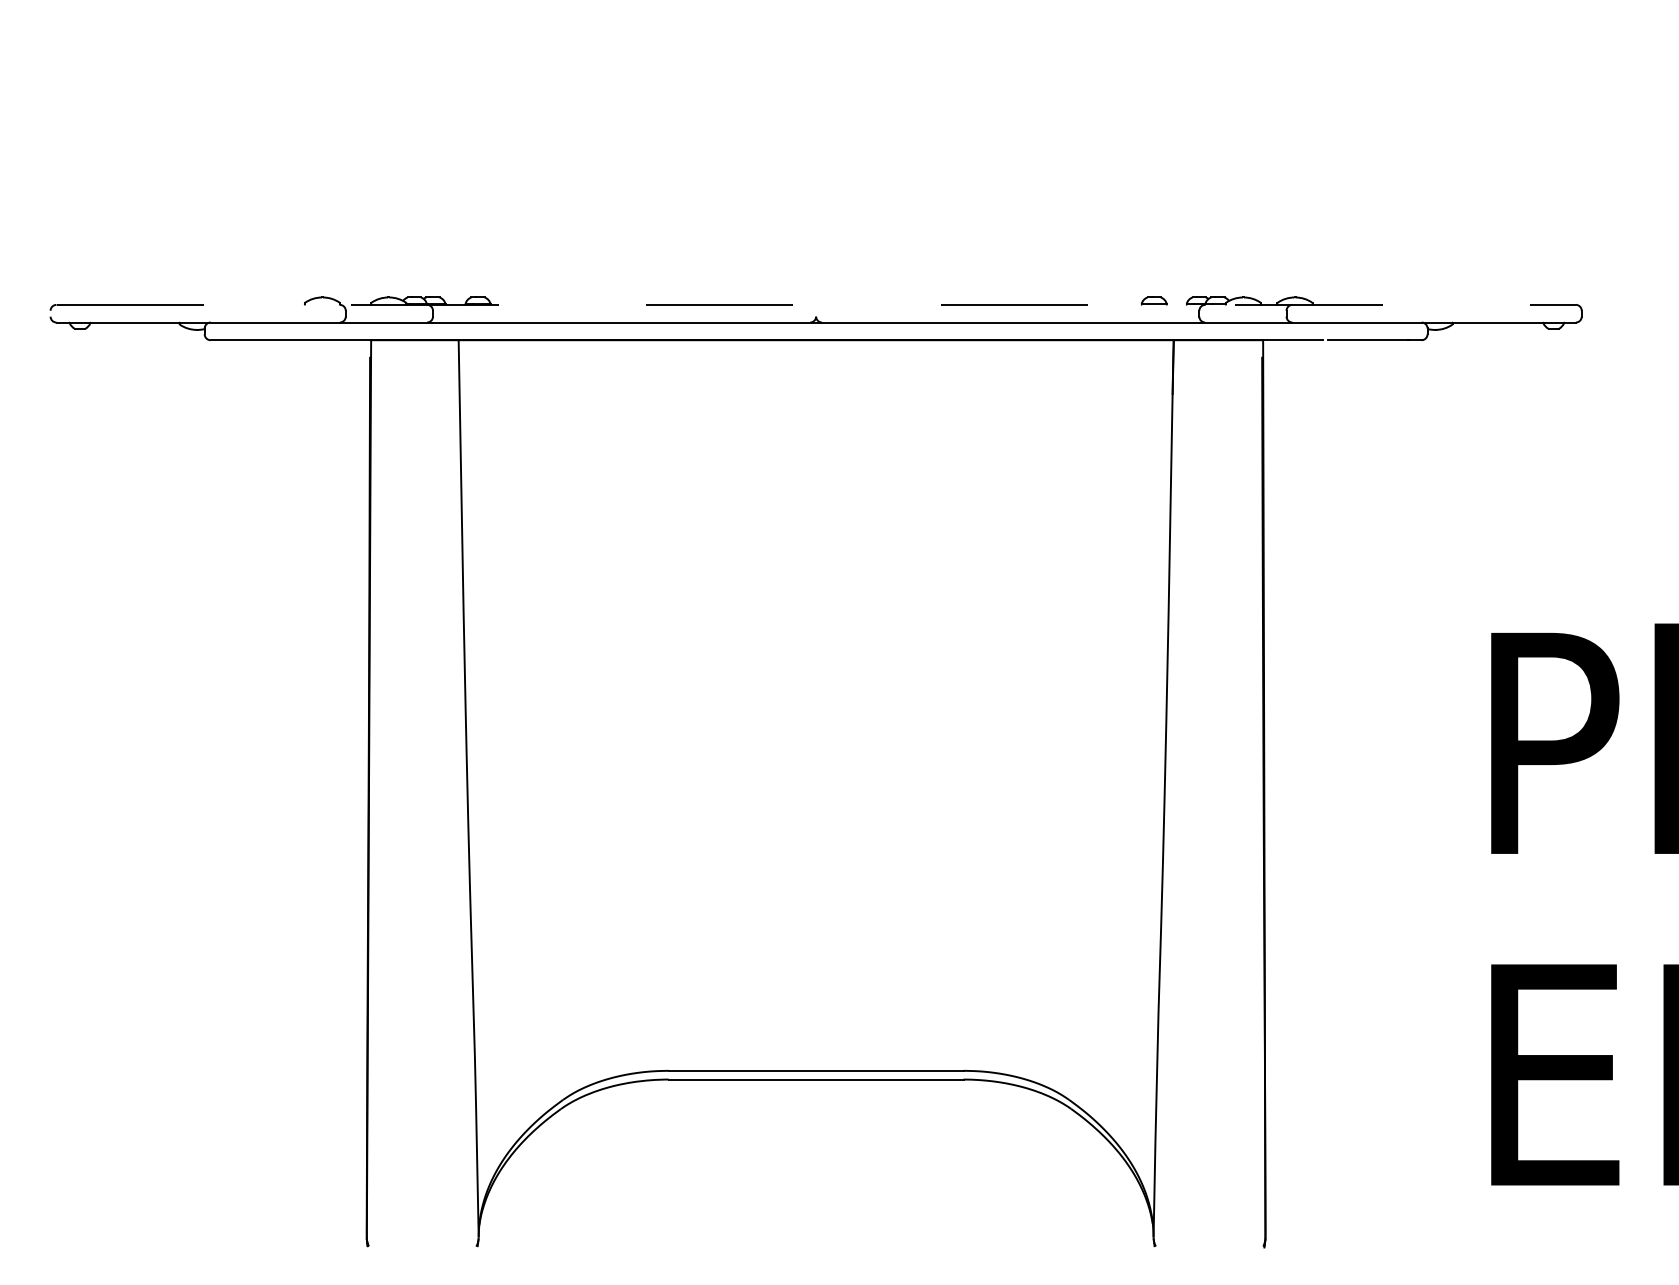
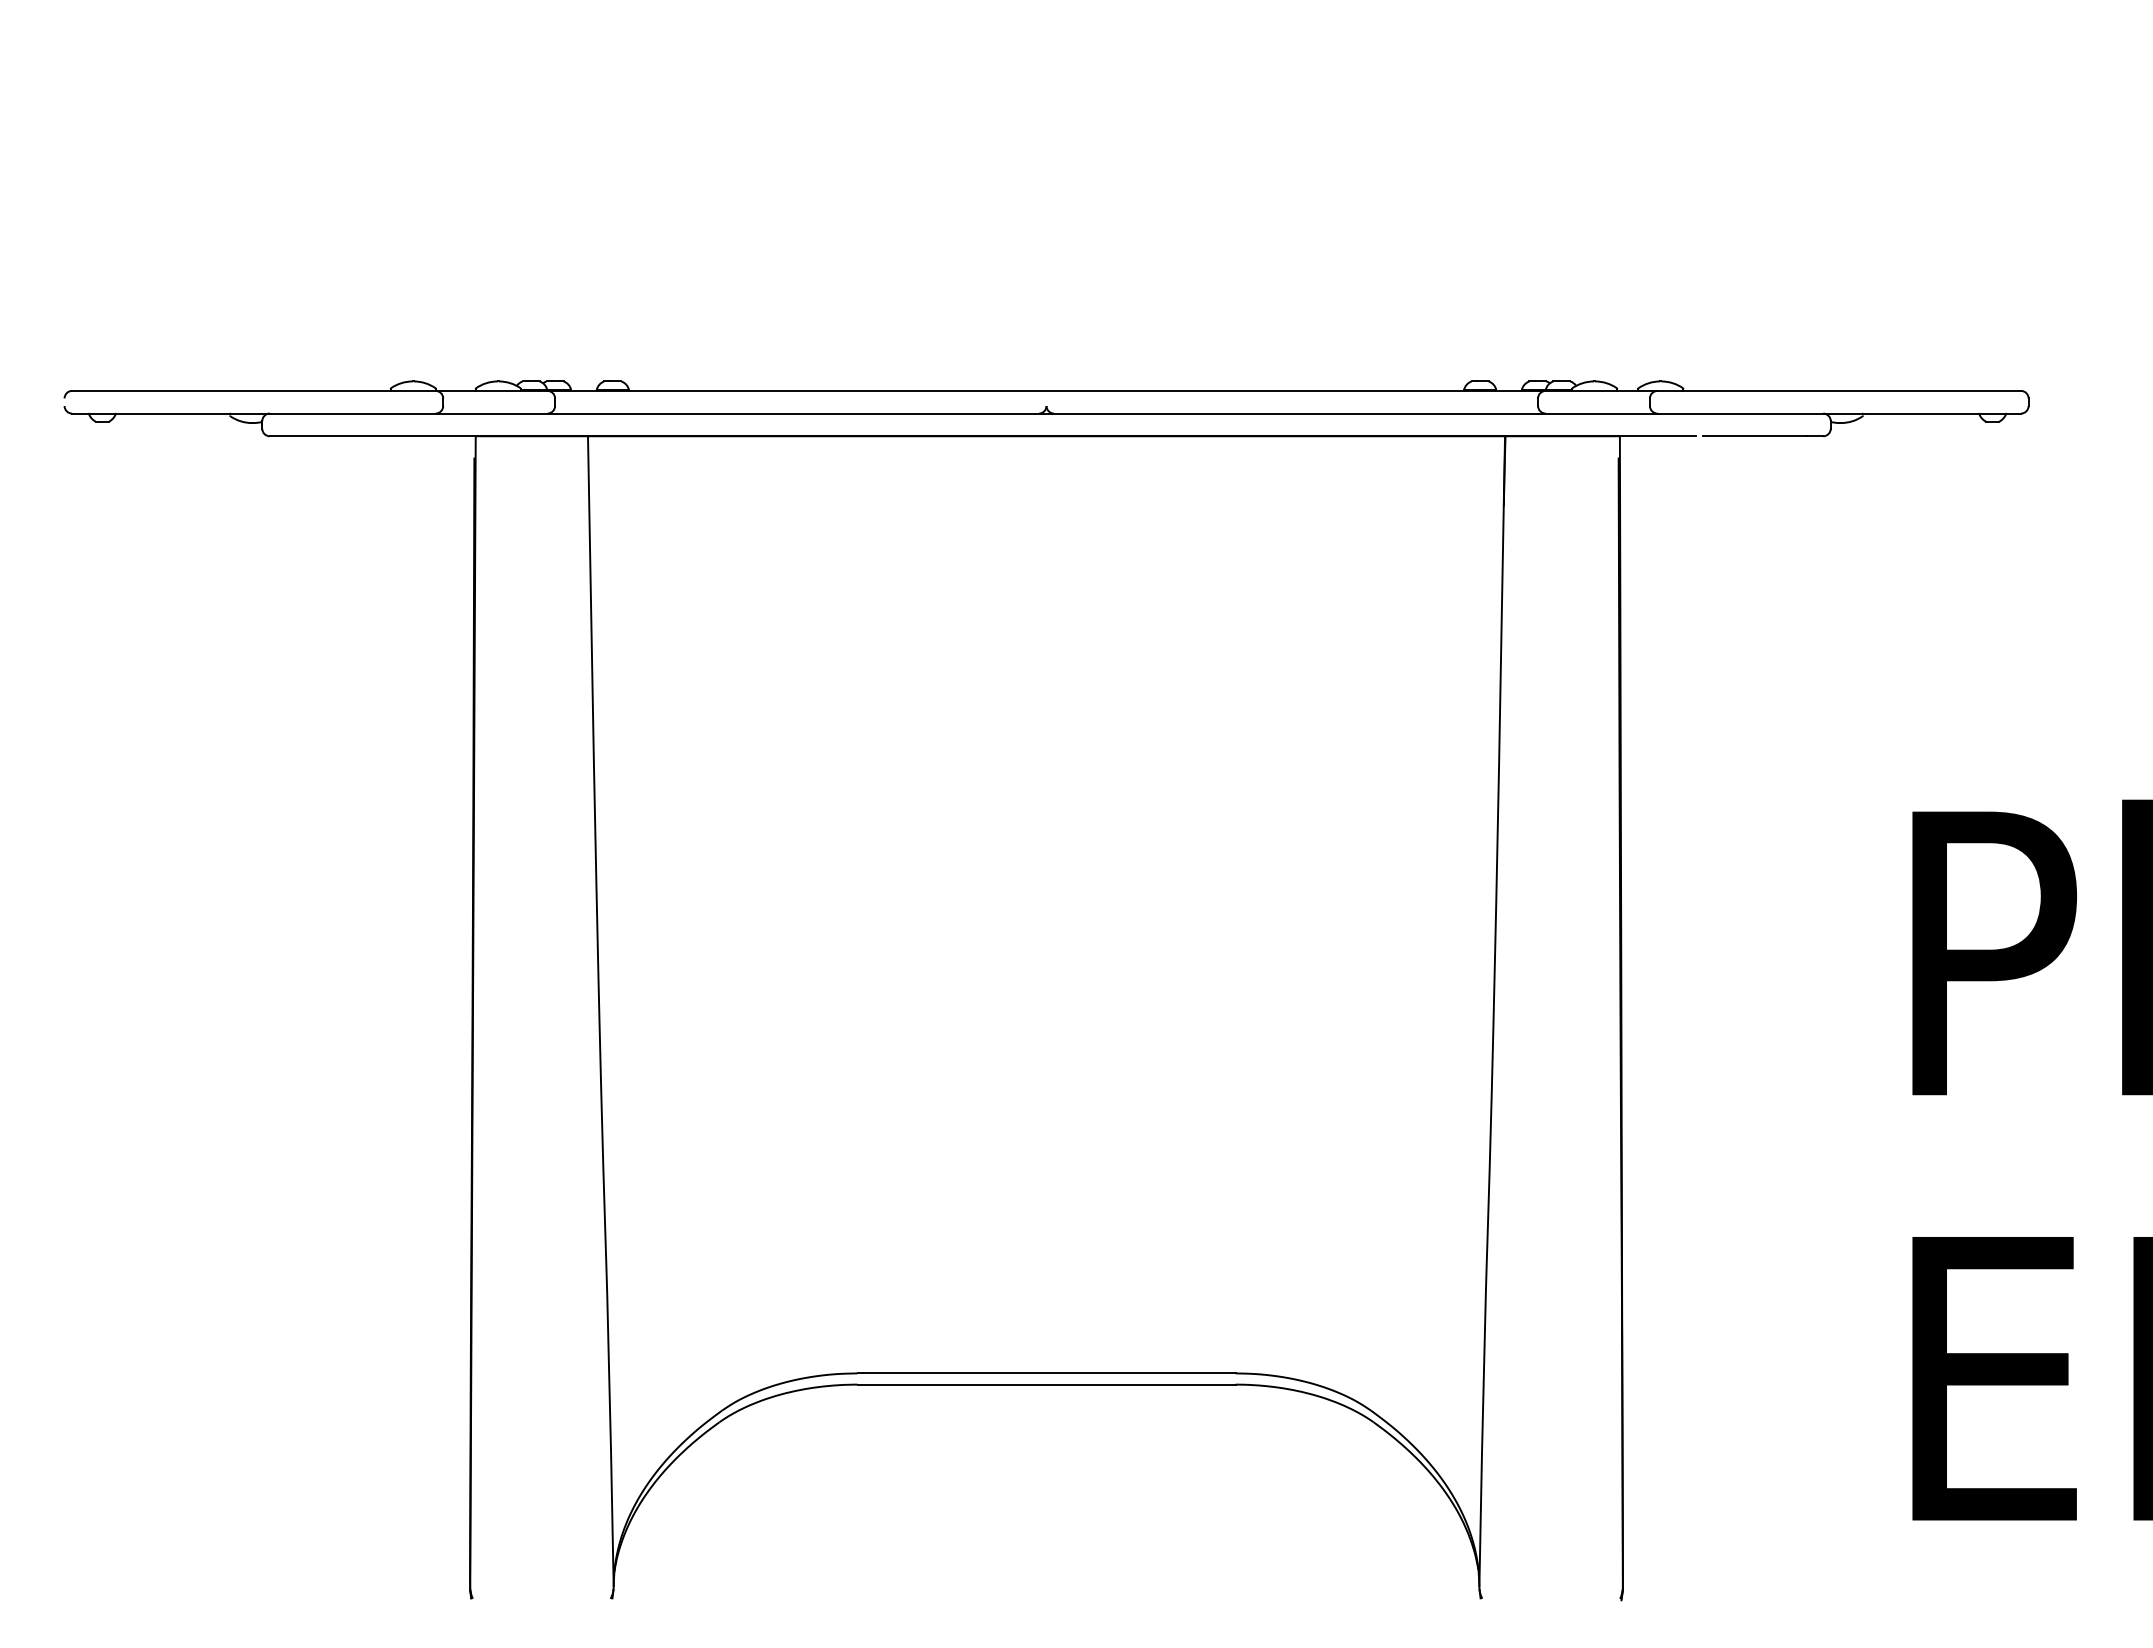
line: (816, 304) -> (1047, 390), dashed -> solid

